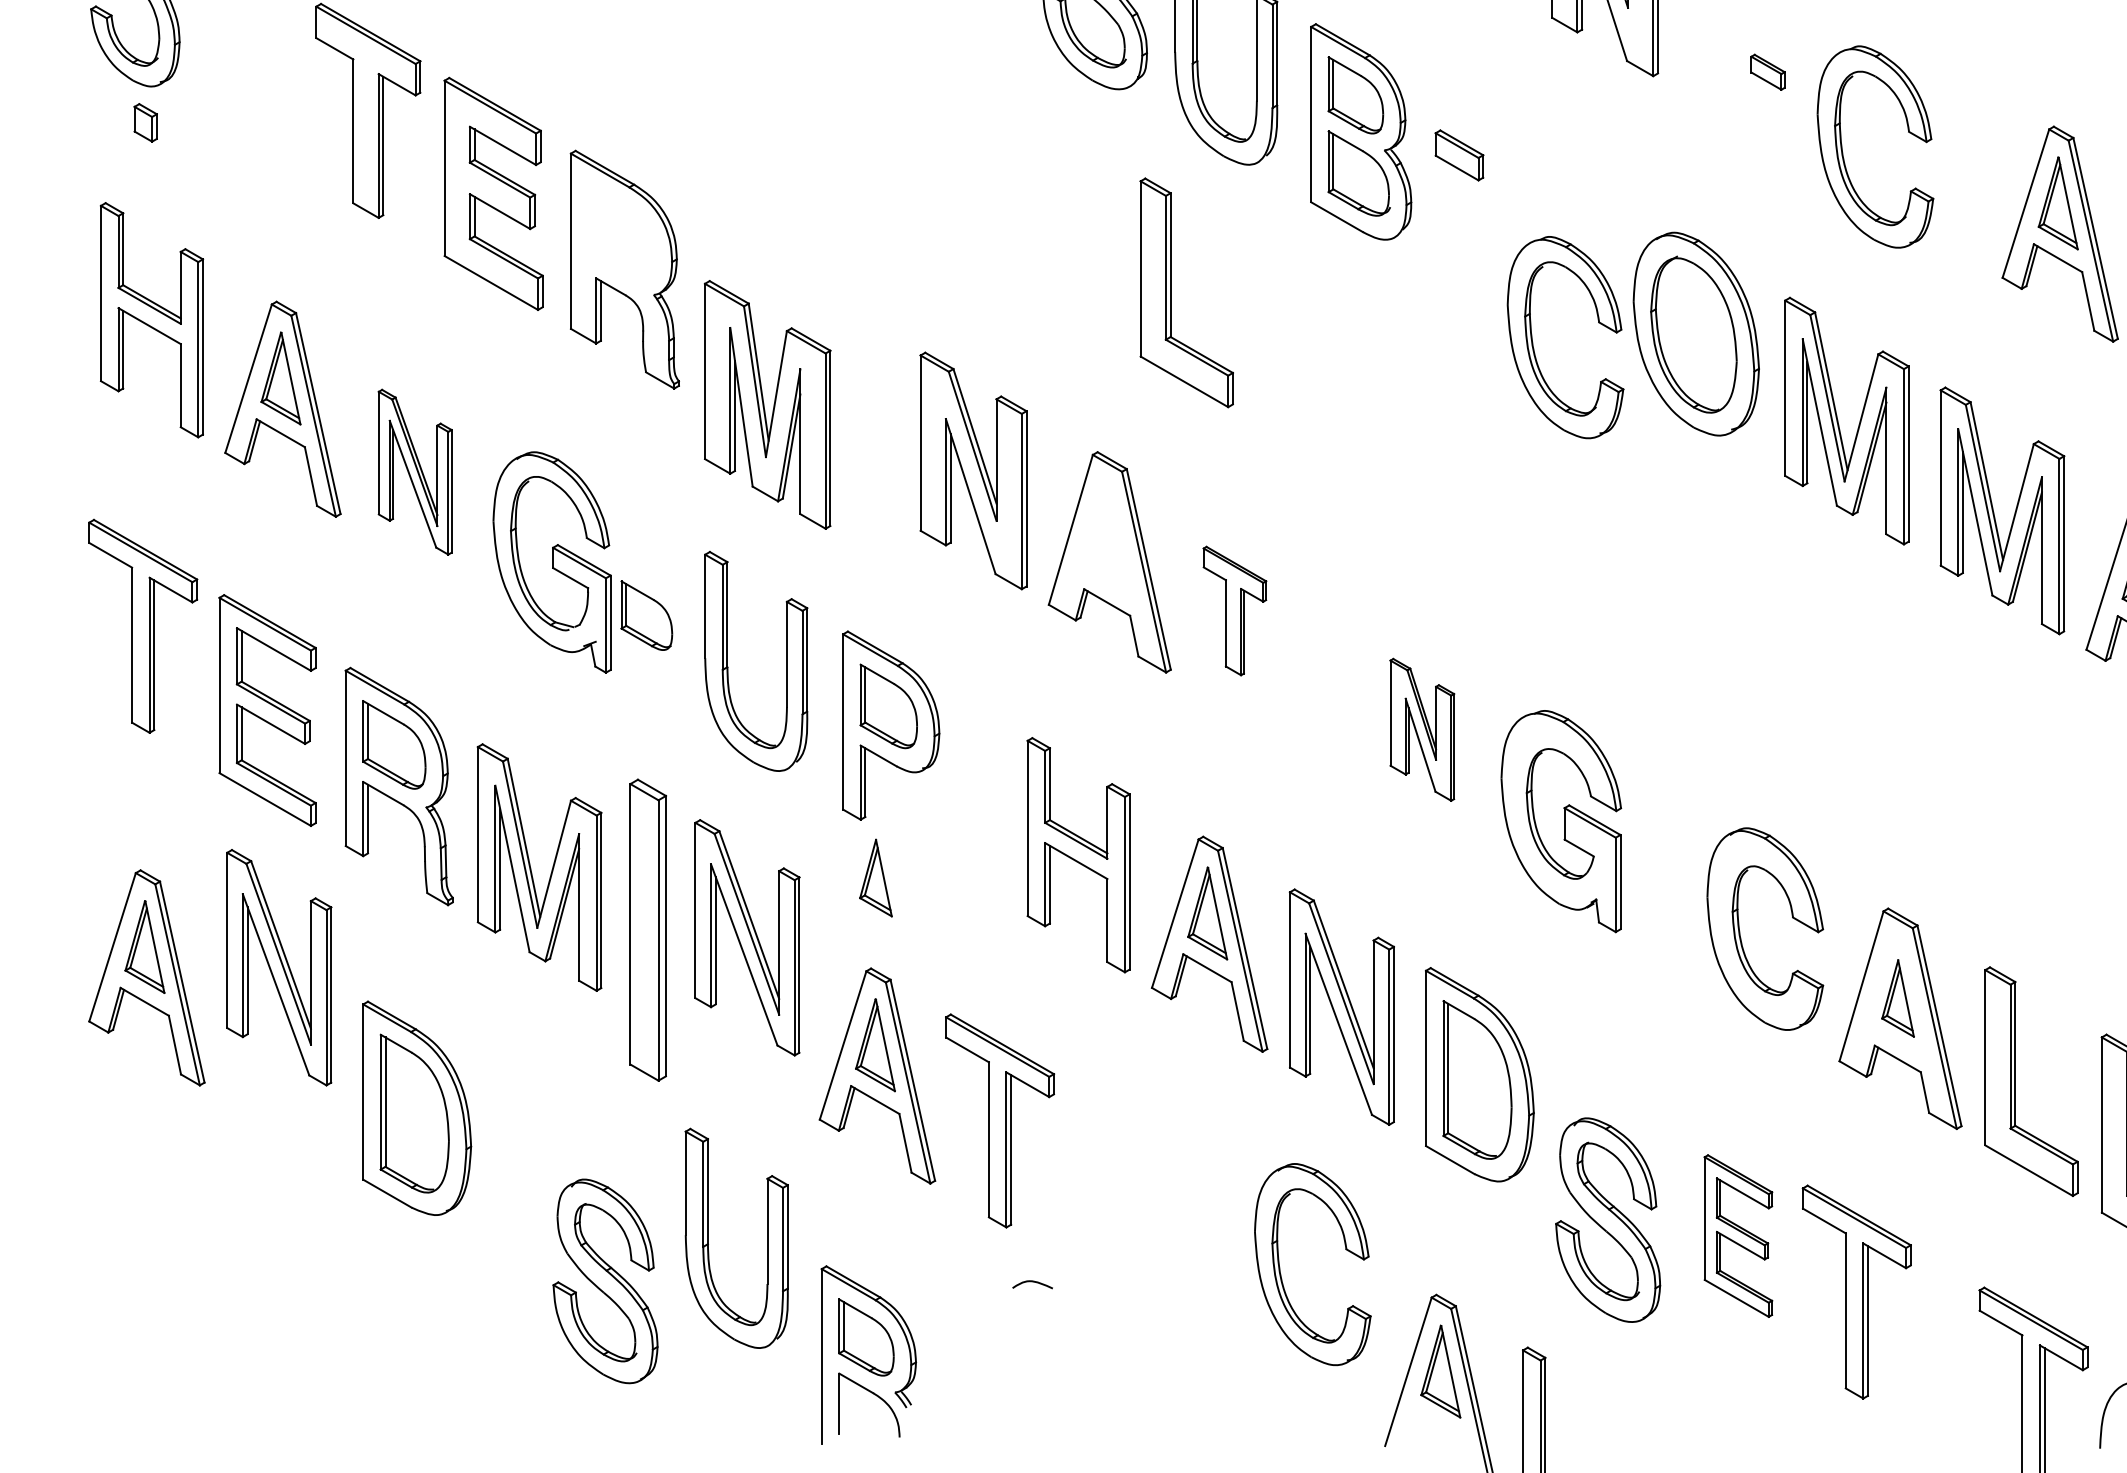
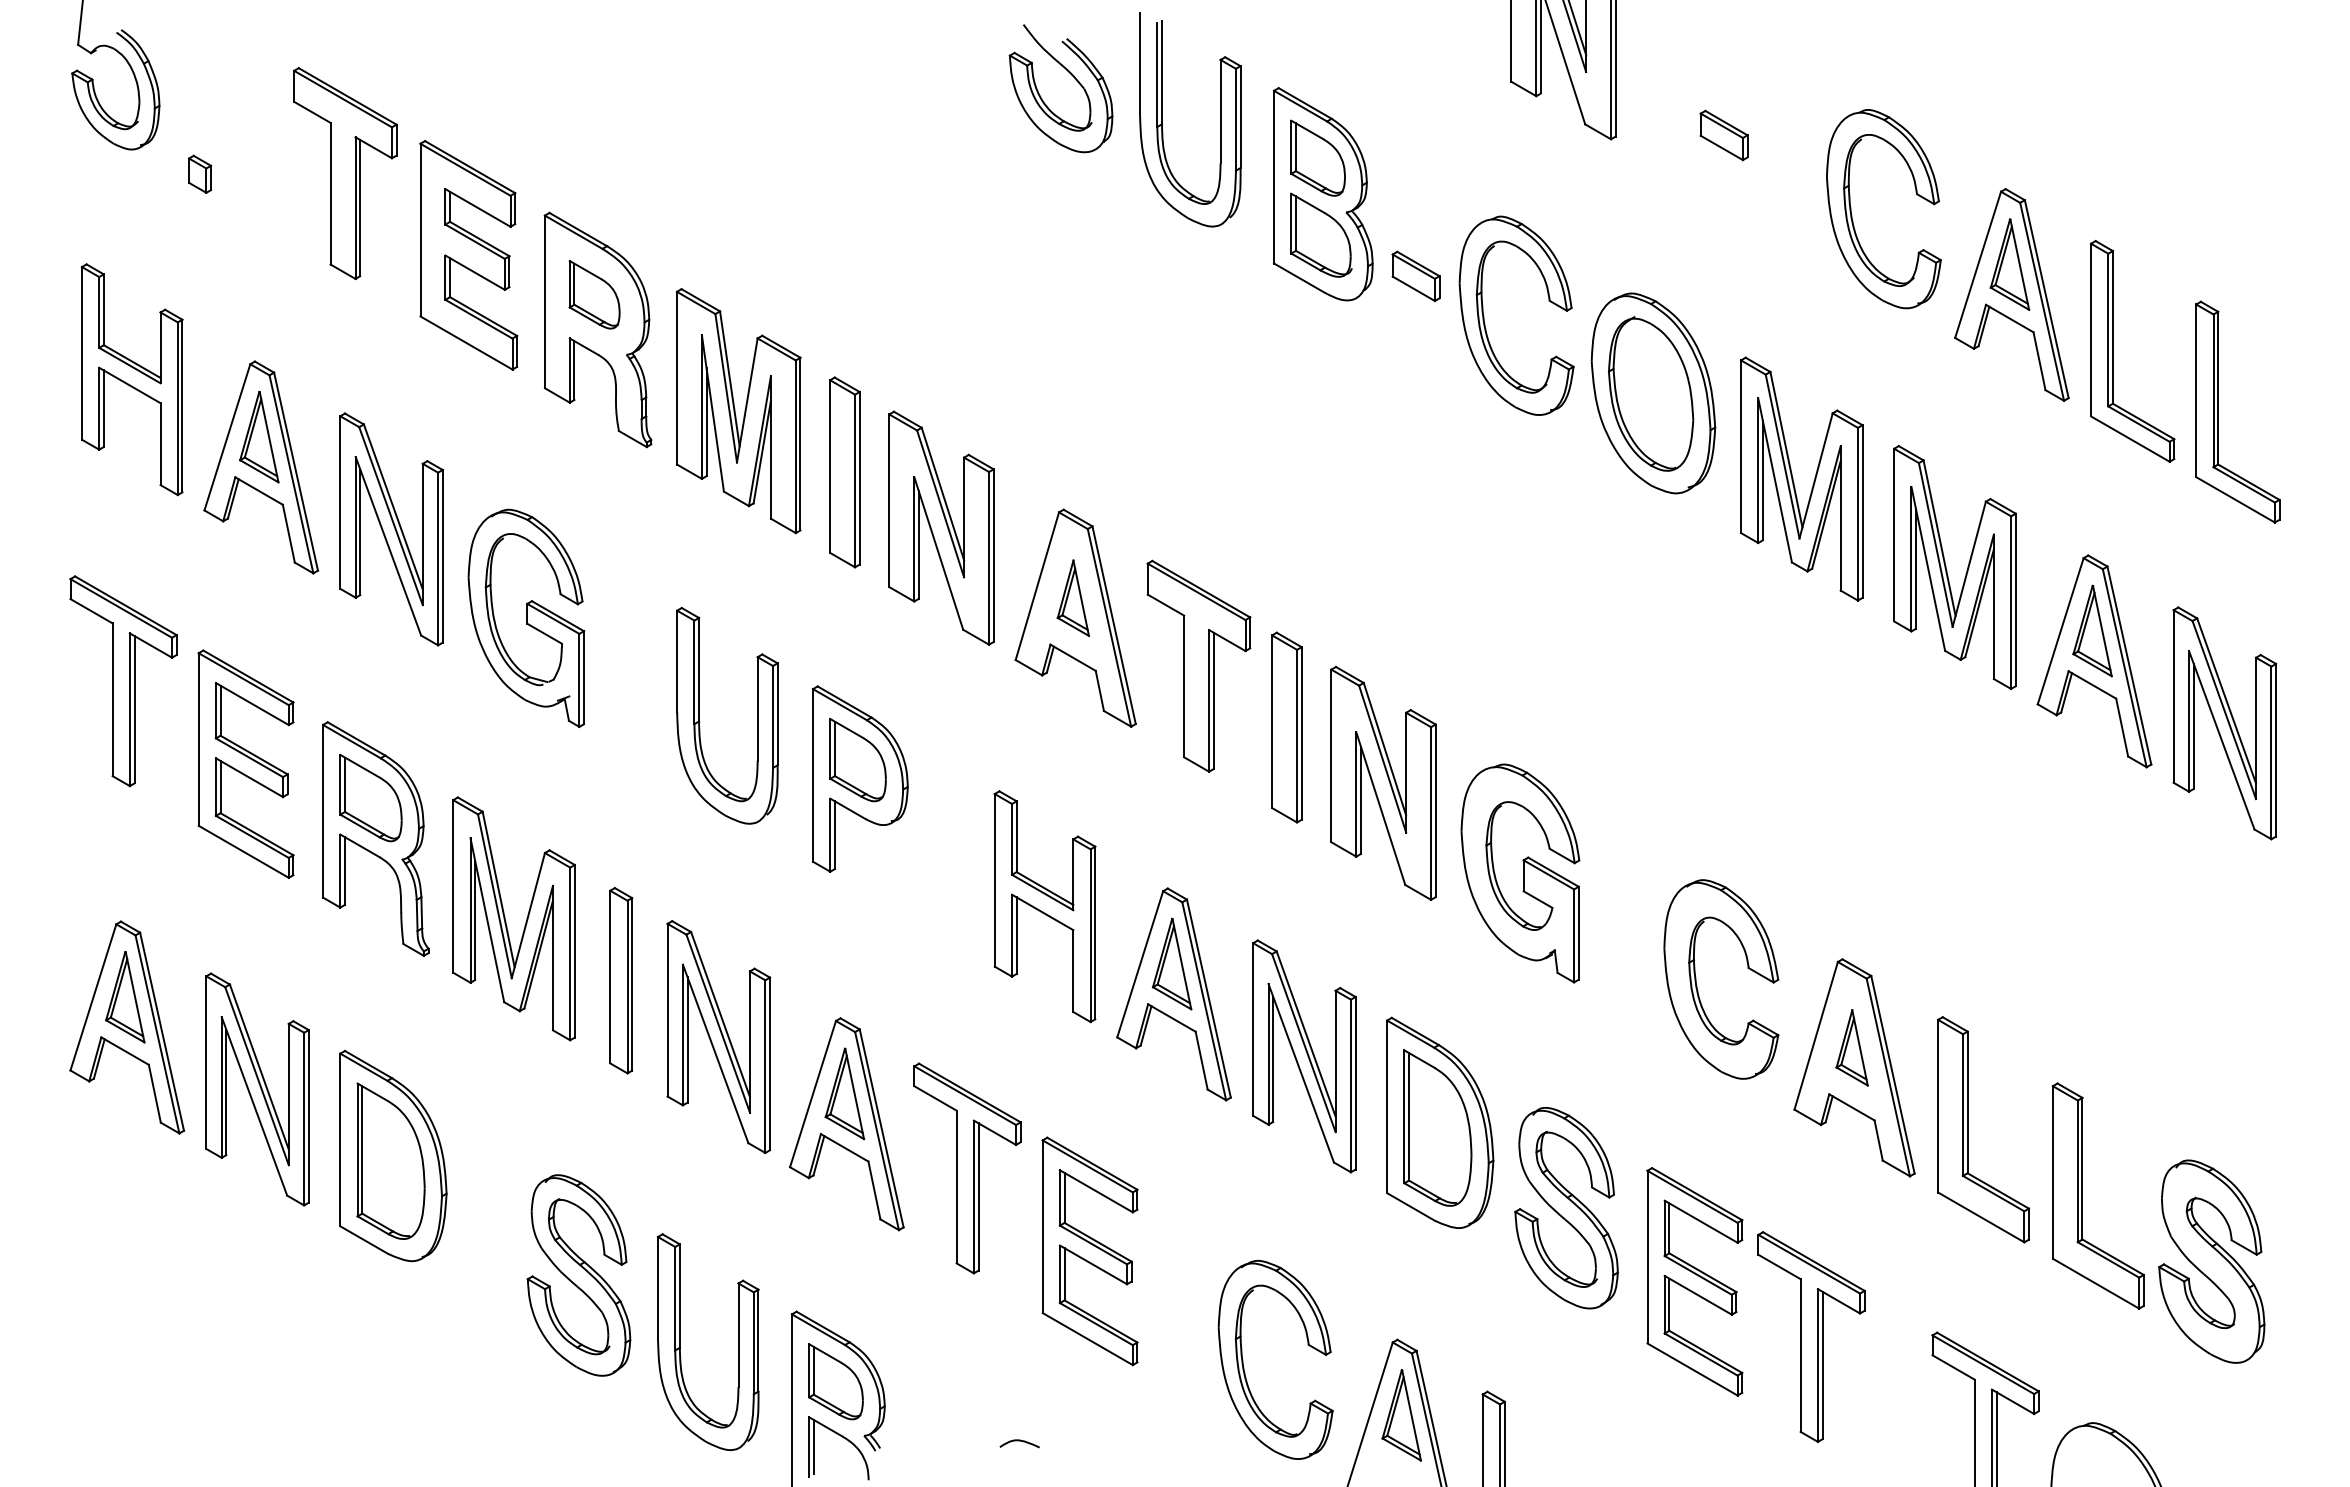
part: (1767, 72) -> (1723, 135), size x1.43
part: (146, 122) -> (200, 173), moved
part: (1843, 153) -> (1852, 215), moved
part: (1458, 154) -> (1415, 275), moved
part: (1171, 292) -> (1136, 352), removed
part: (1532, 338) -> (1484, 316), moved
part: (767, 405) -> (738, 411), moved
part: (875, 414) -> (844, 472), added
part: (415, 472) -> (391, 529), size x1.43
part: (1234, 610) -> (1198, 665), size x1.67
part: (646, 615) -> (594, 294), moved
part: (1323, 673) -> (1286, 727), added
part: (1422, 729) -> (1383, 782), size x1.67
part: (875, 877) -> (1072, 597), moved
part: (648, 930) -> (621, 980), size x0.62
part: (747, 938) -> (718, 1037), moved
part: (279, 967) -> (257, 1089), moved
part: (1123, 1205) -> (1089, 1251), added
part: (1608, 1220) -> (1566, 1208), moved
part: (1738, 1235) -> (1694, 1281), size x1.43
part: (708, 1237) -> (680, 1341), moved
part: (1280, 1264) -> (1243, 1359), moved
part: (605, 1281) -> (578, 1275), moved
curve: (1032, 1282) -> (1019, 1441), moved
line: (843, 1403) -> (813, 1446), added

